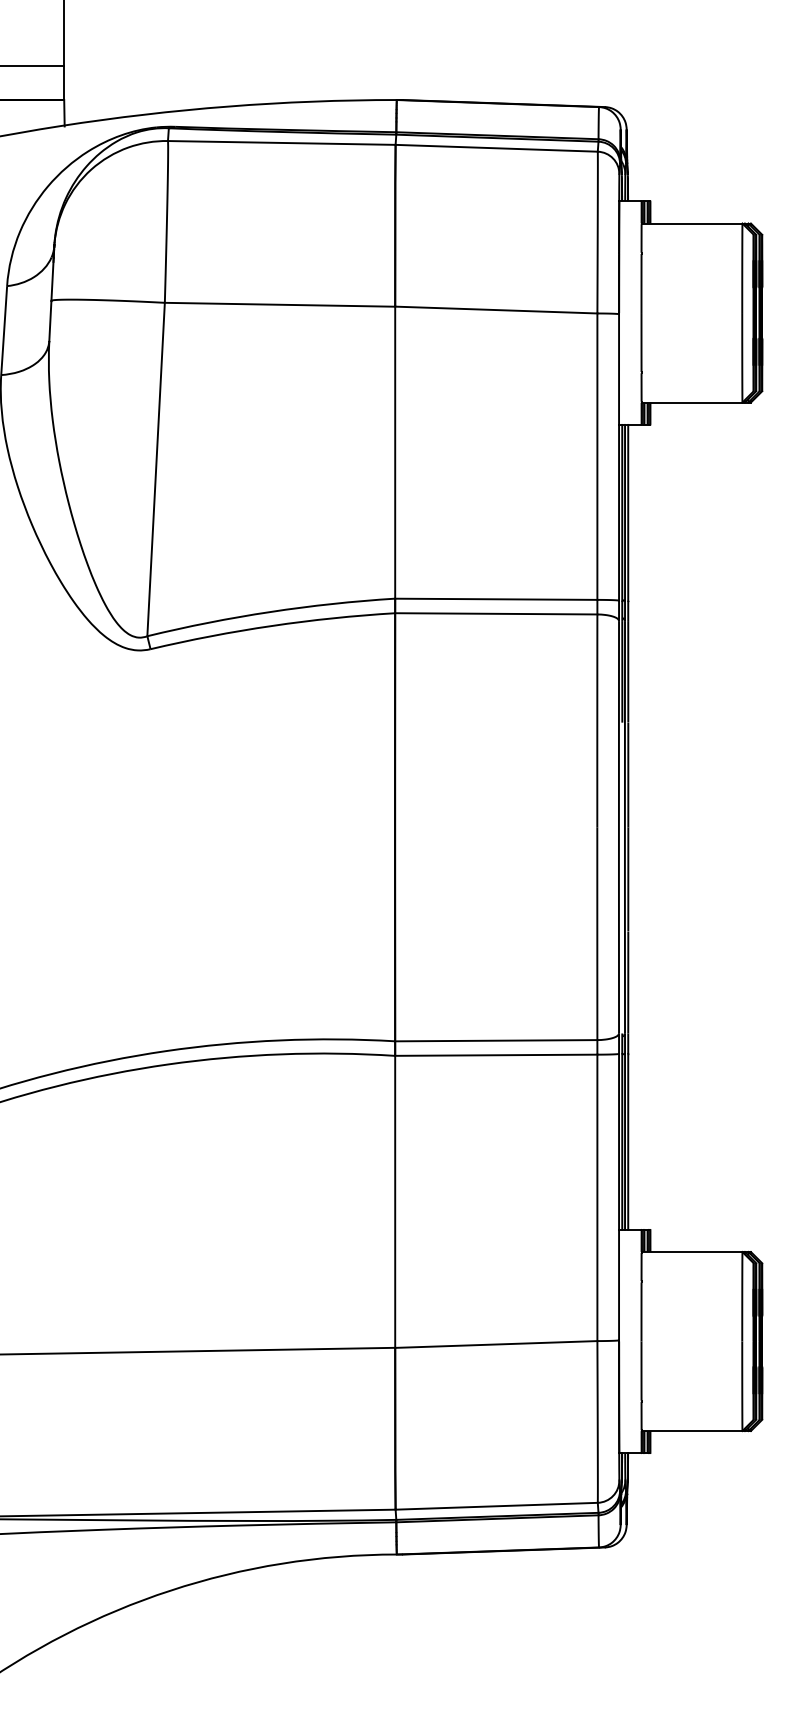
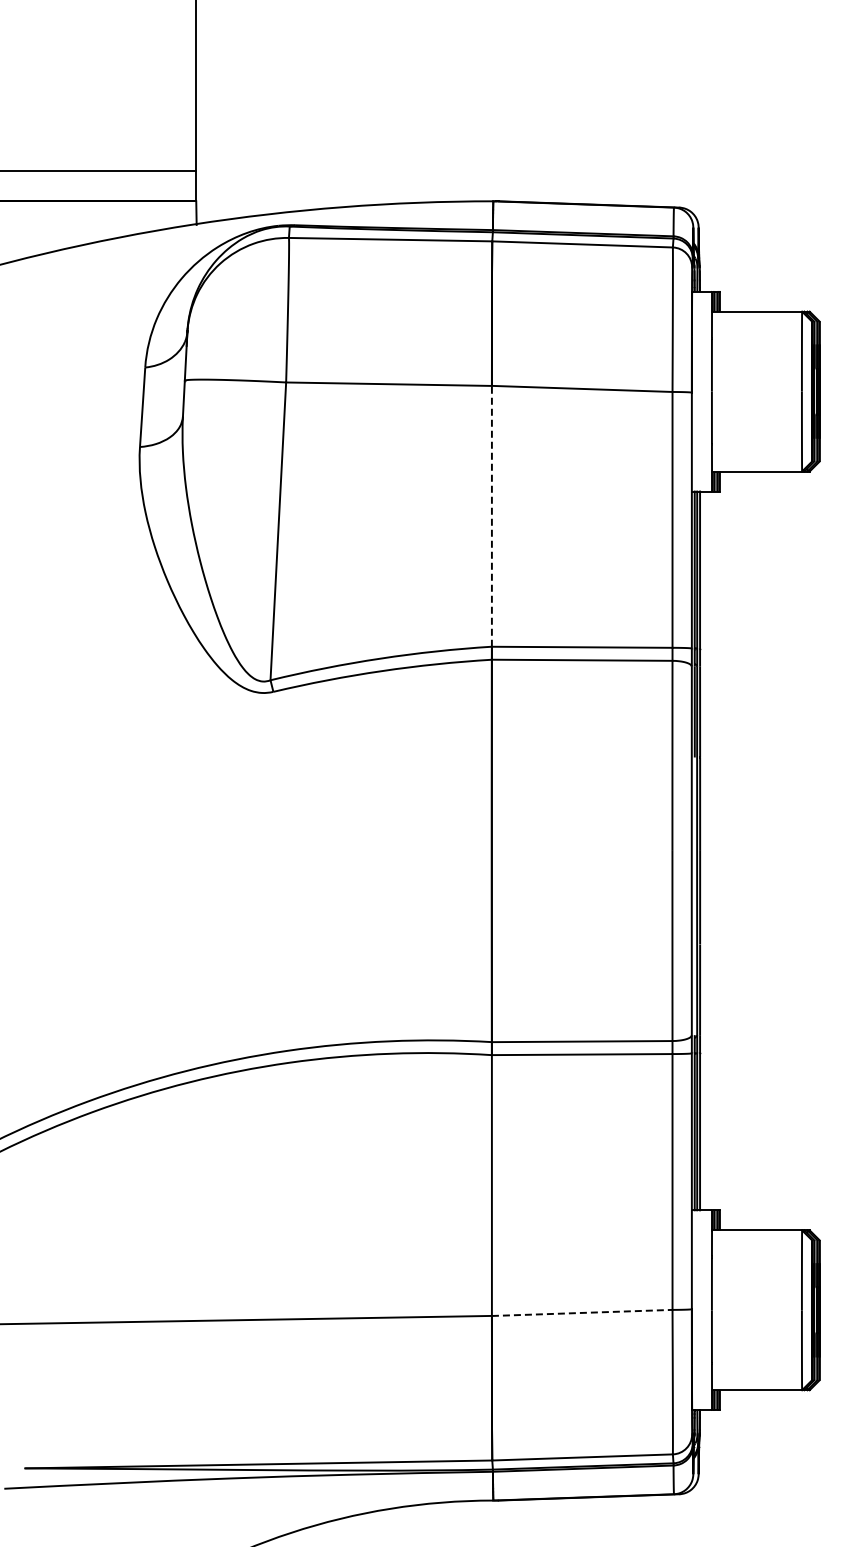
line: (394, 451) -> (491, 515), solid -> dashed
line: (496, 1343) -> (582, 1312), solid -> dashed

